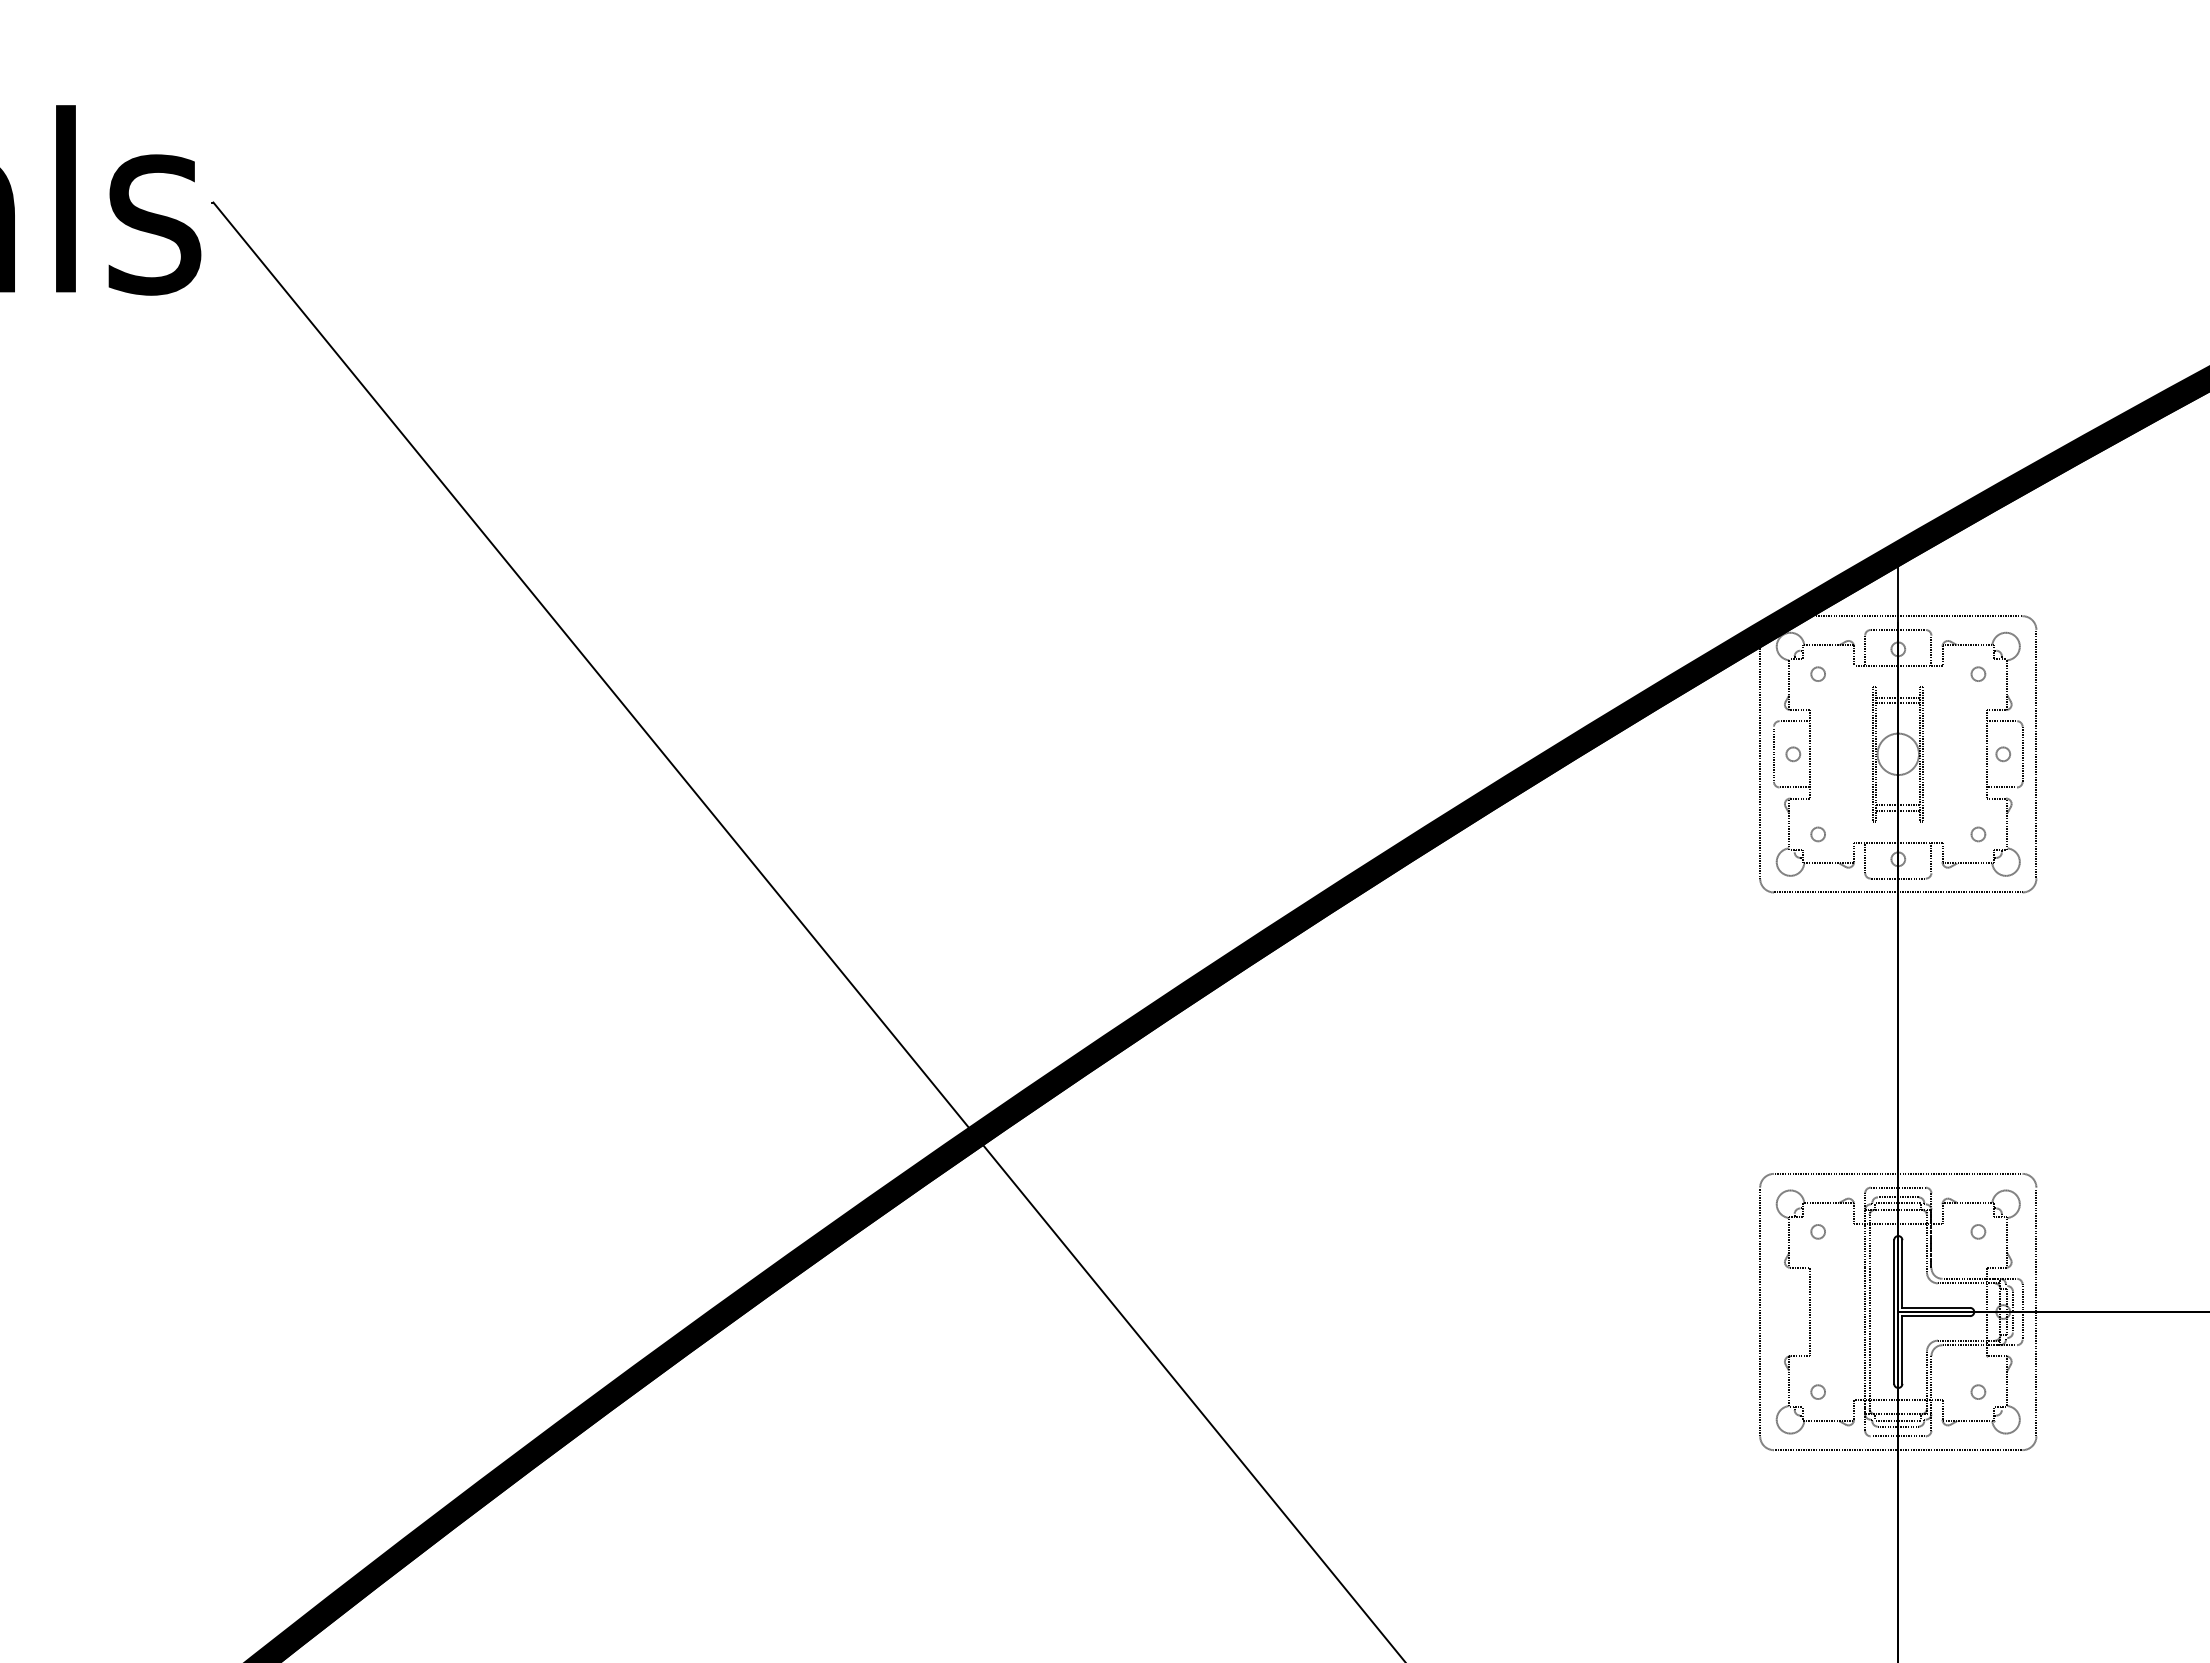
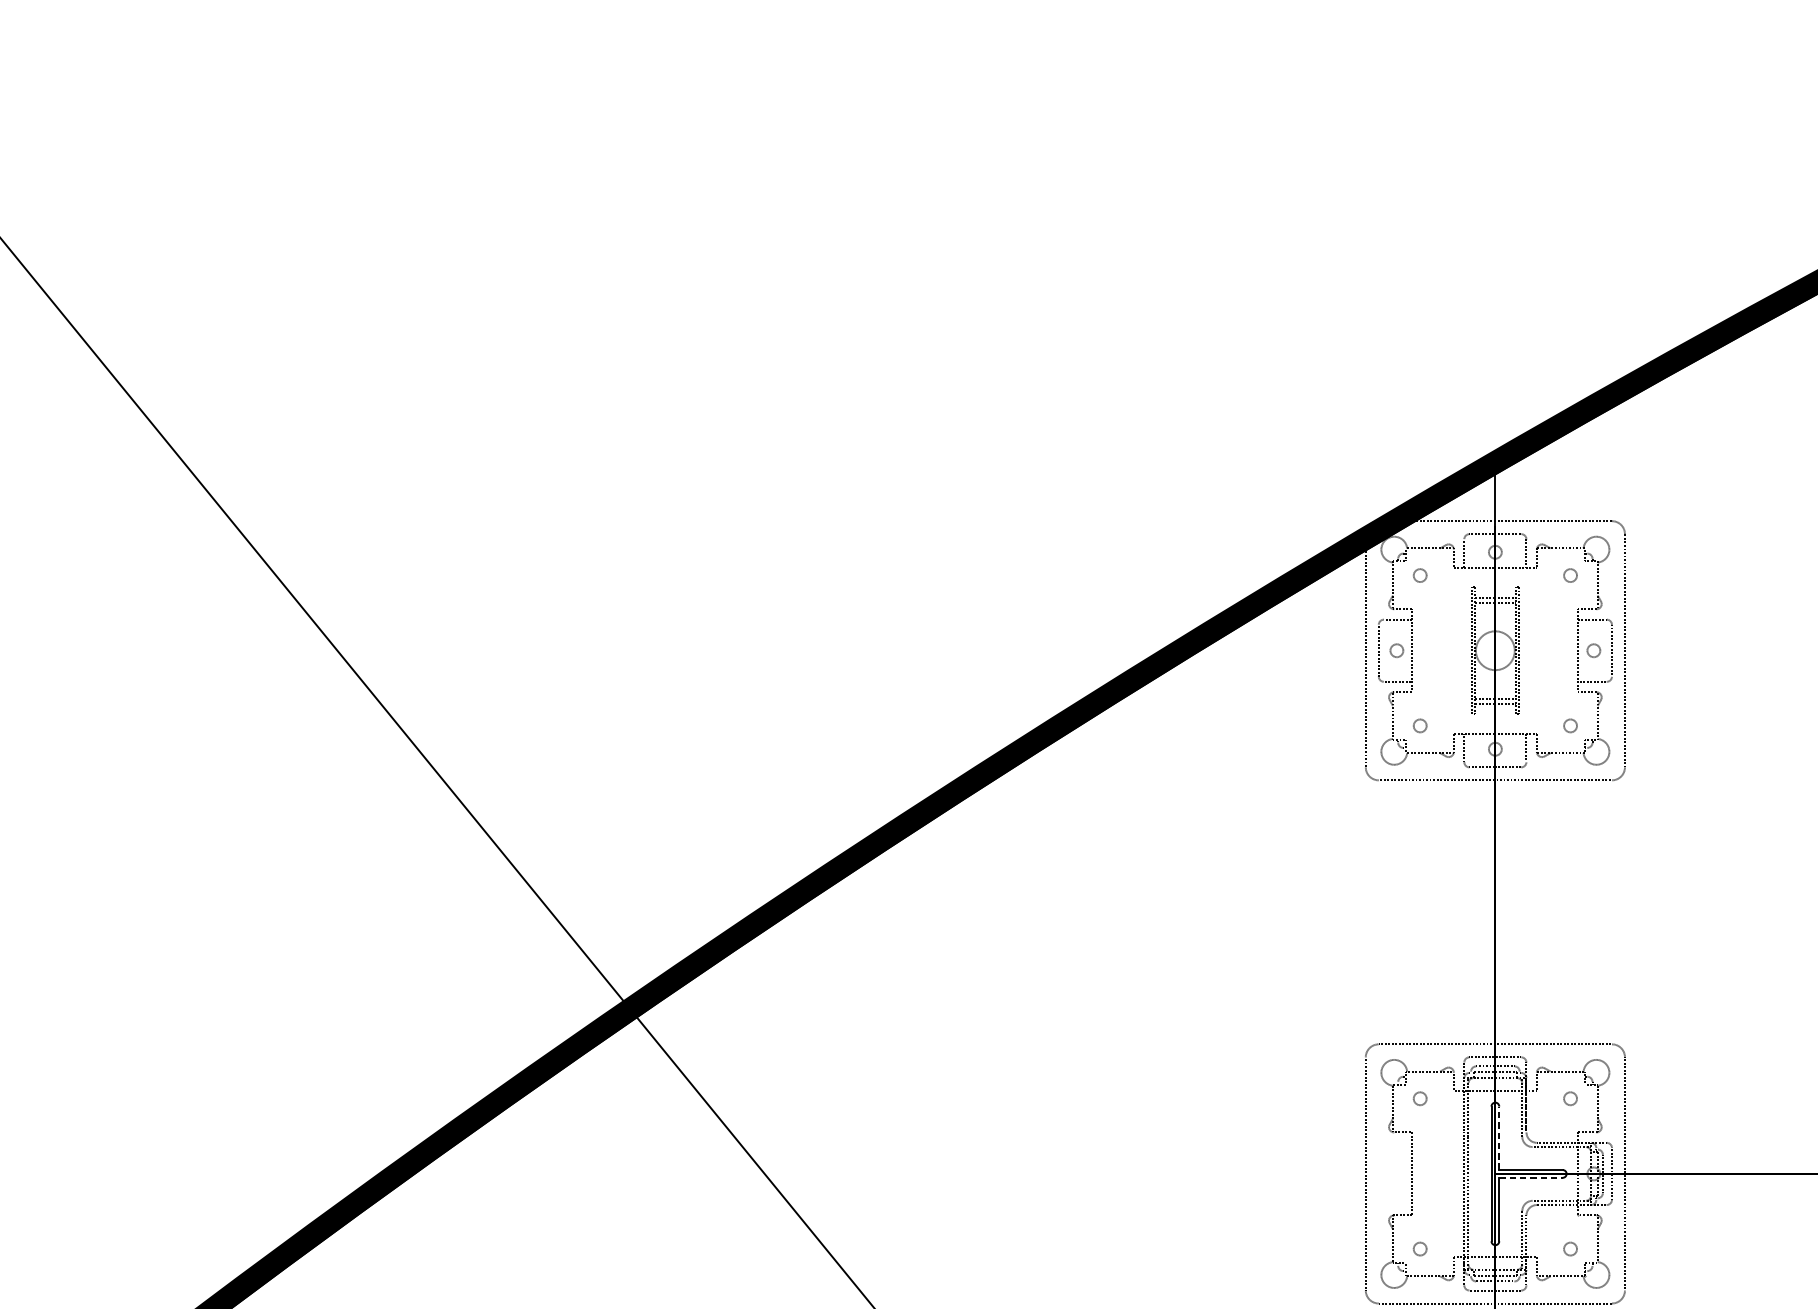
line: (1902, 1274) -> (1499, 1138), solid -> dashed
line: (1936, 1316) -> (1531, 1178), solid -> dashed

